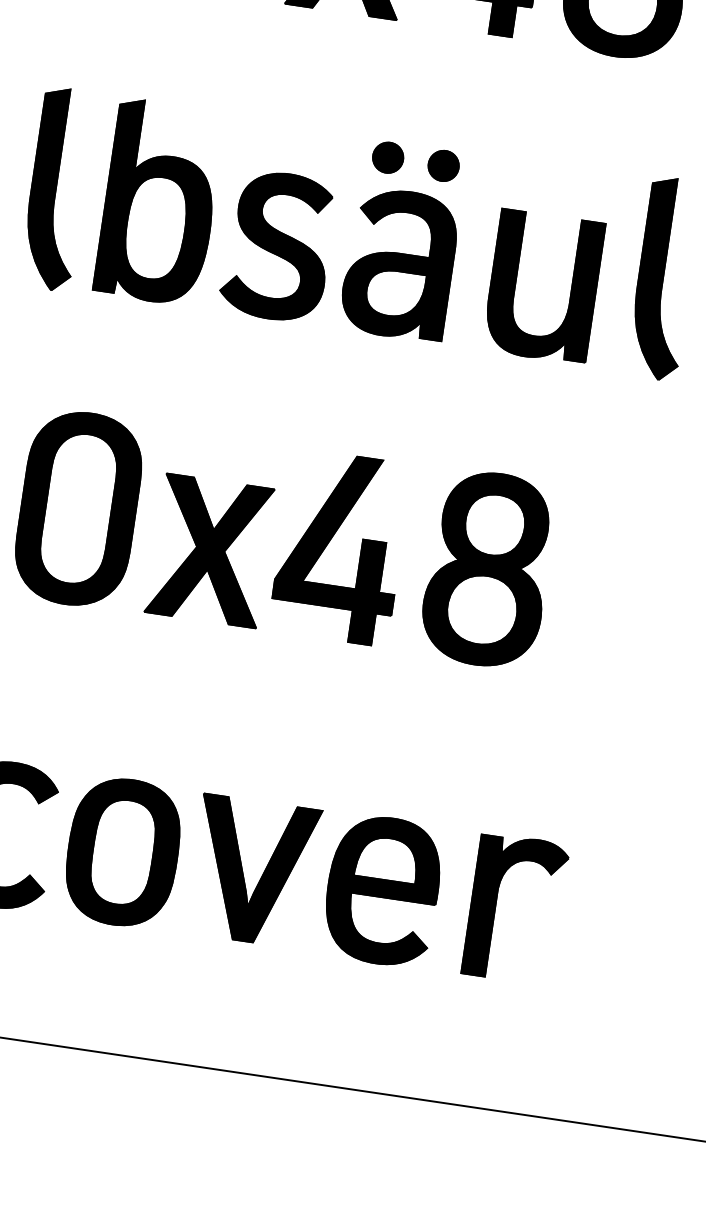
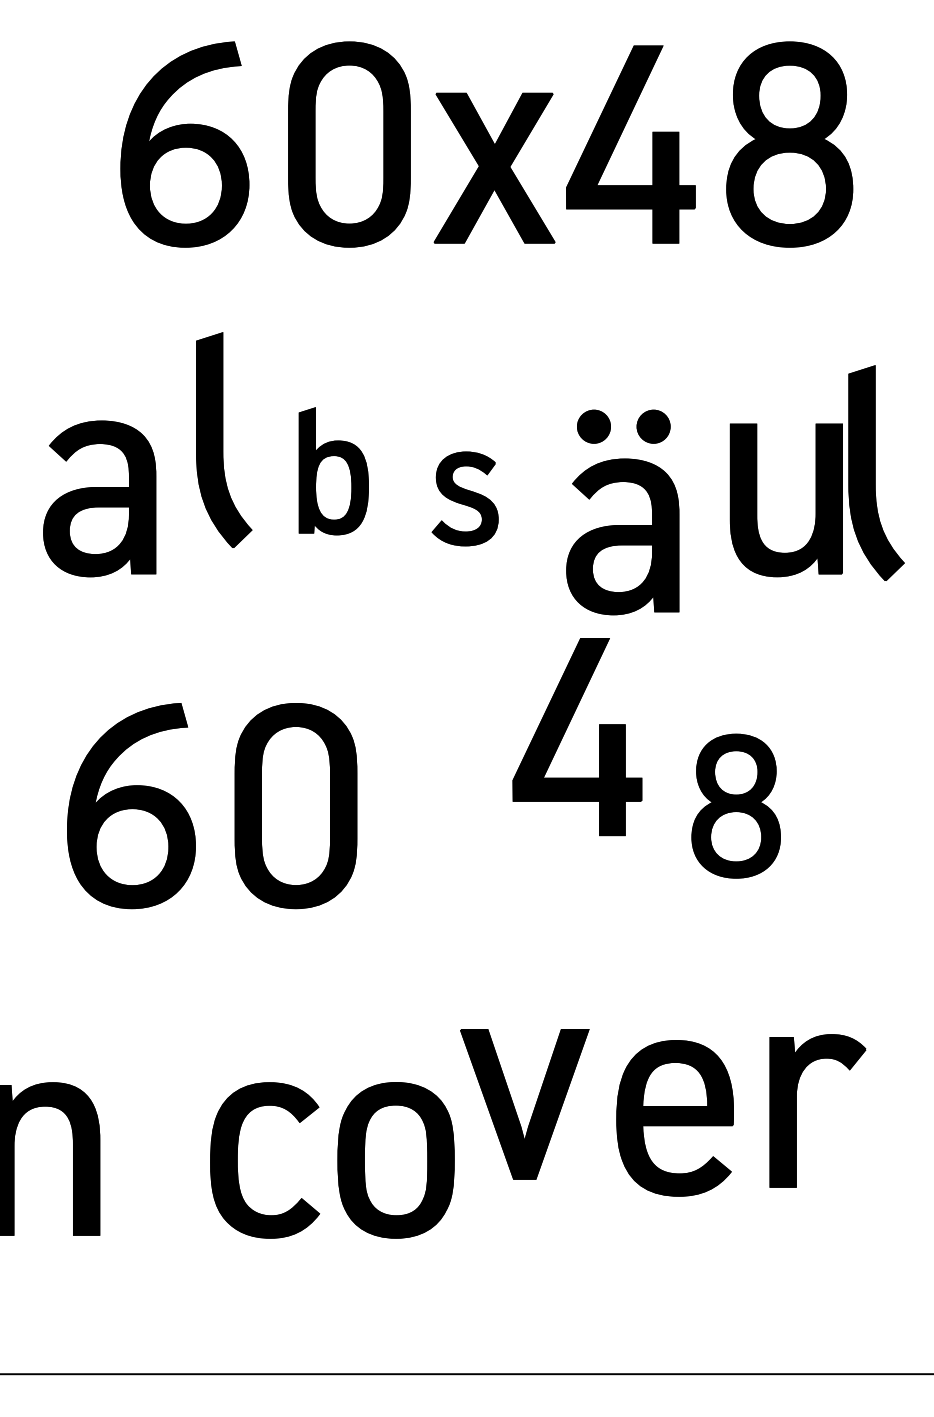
part: (57, 188) -> (224, 439), moved
part: (159, 202) -> (333, 471), size x0.6
part: (278, 245) -> (465, 498), size x0.6
part: (401, 253) -> (622, 525), moved
part: (516, 282) -> (757, 500), moved
part: (330, 541) -> (565, 732), moved
part: (209, 550) -> (440, 829), removed
part: (487, 569) -> (735, 806), size x0.7
part: (243, 874) -> (515, 1108), moved
part: (382, 890) -> (674, 1118), moved
part: (495, 905) -> (796, 1110), moved

